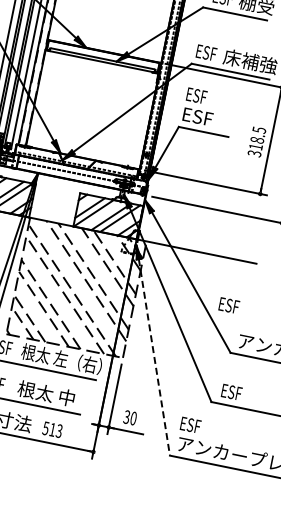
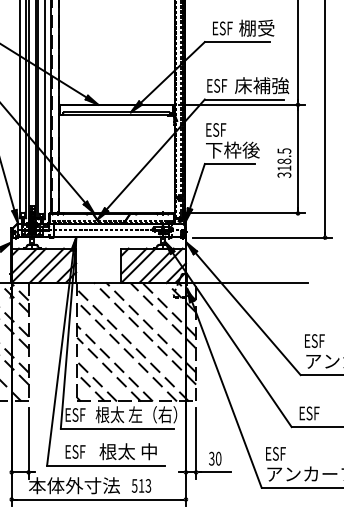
text: (208, 118) -> (232, 149), ESF -> 下枠後
text: (228, 305) -> (314, 340), moved
line: (154, 358) -> (227, 395), dashed -> solid

